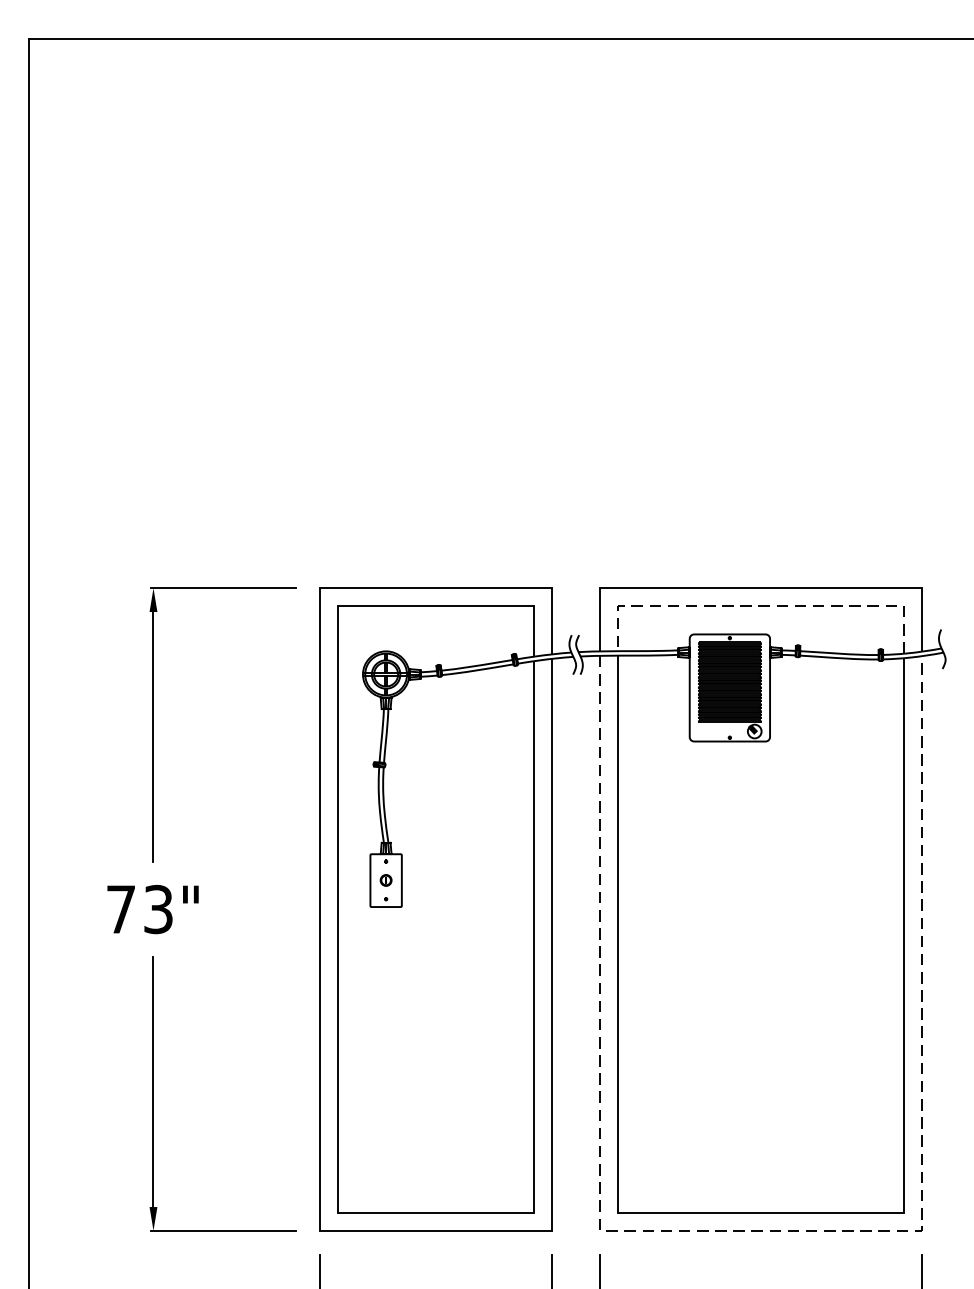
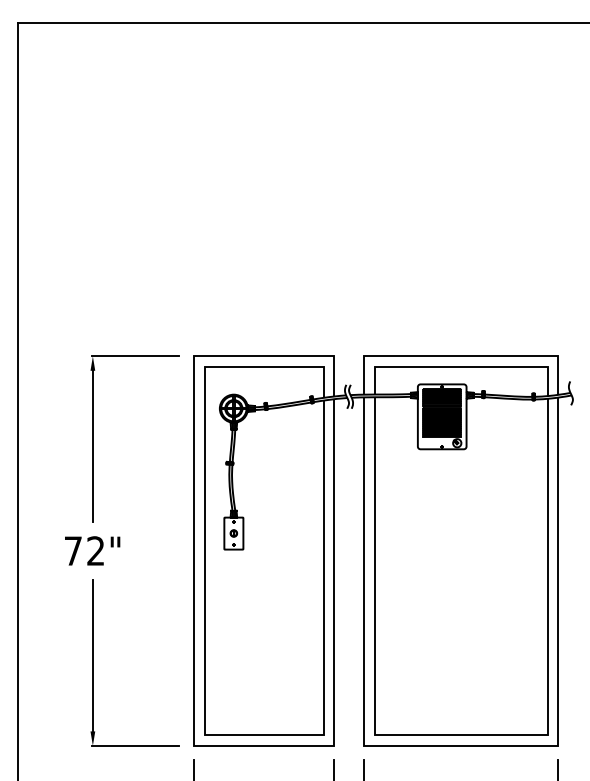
line: (761, 606) -> (461, 367), dashed -> solid
text: (157, 908) -> (95, 550), 73" -> 72"
line: (761, 1230) -> (461, 745), dashed -> solid

